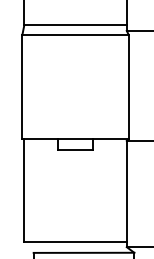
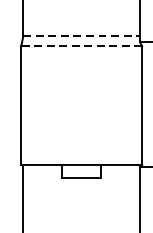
line: (76, 25) -> (82, 35), solid -> dashed
line: (75, 34) -> (81, 46), solid -> dashed

